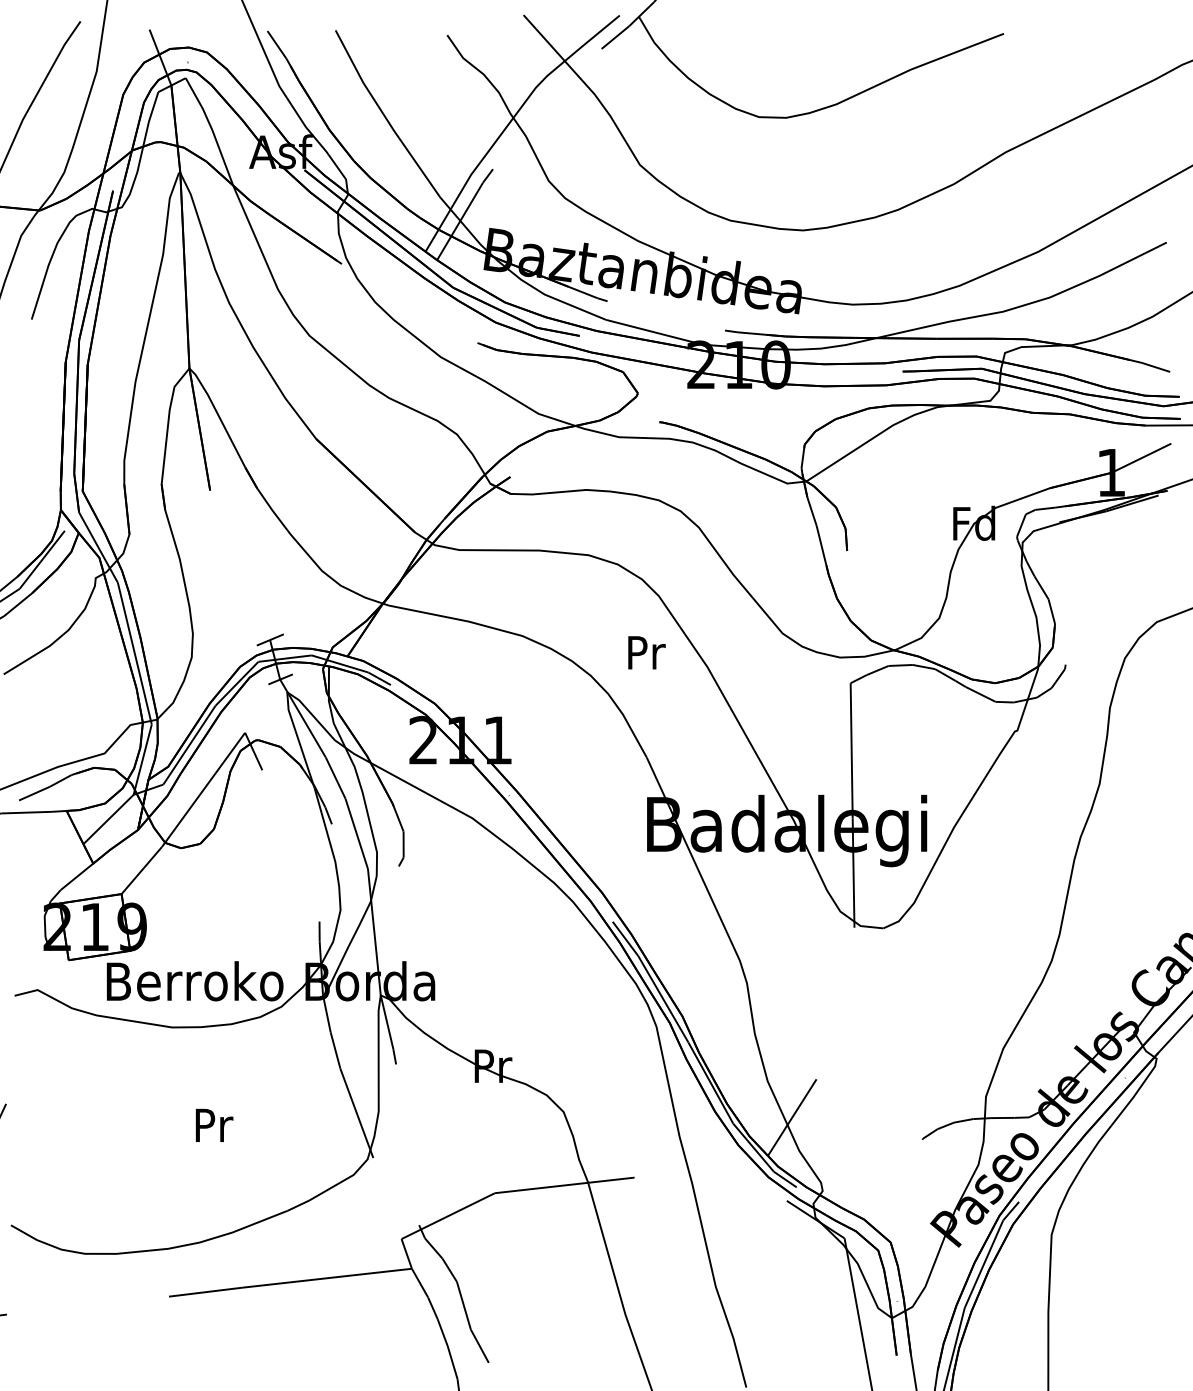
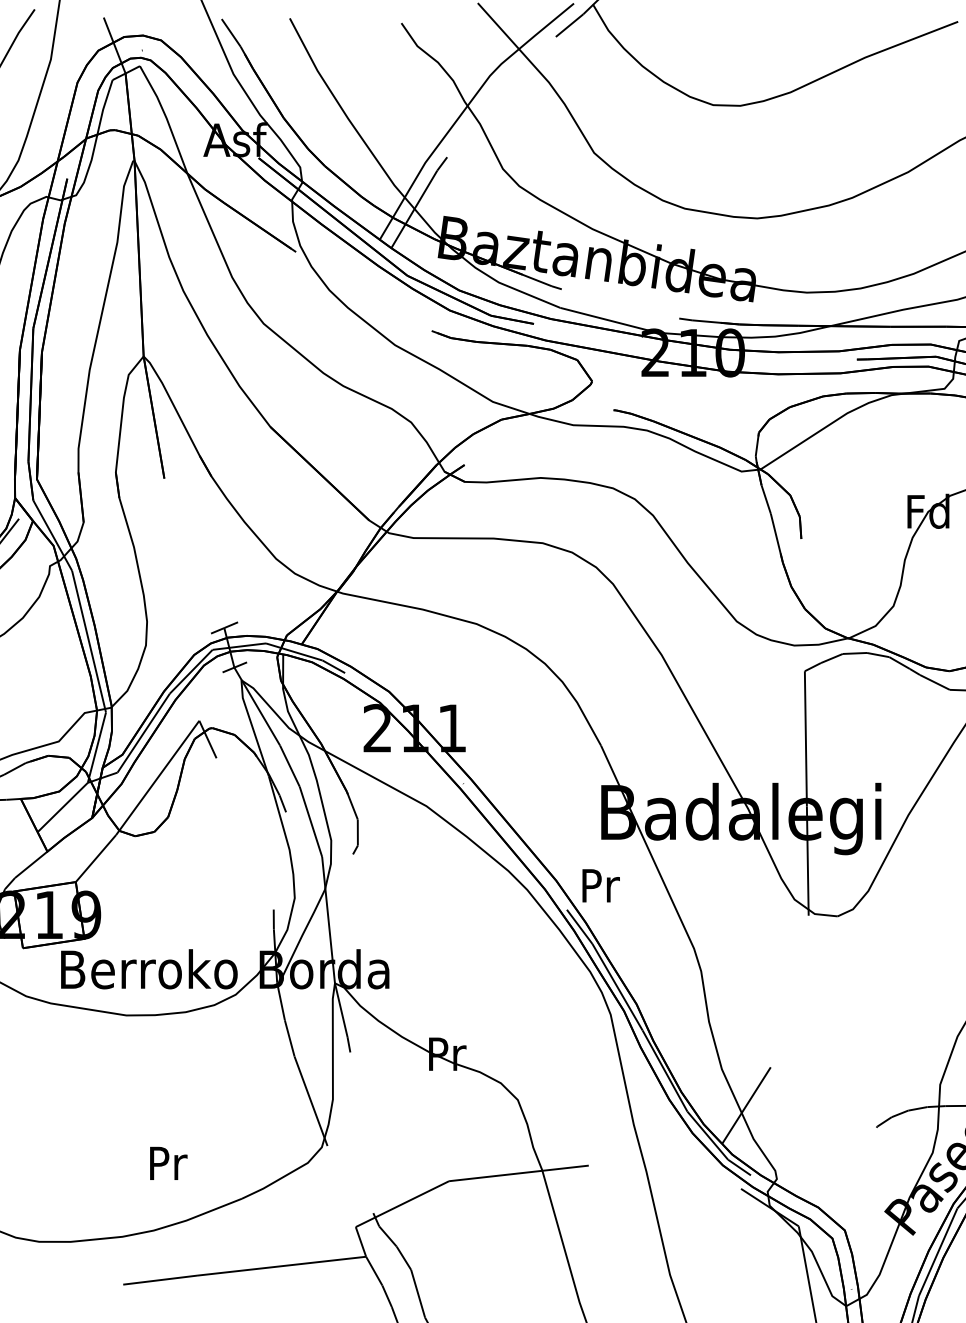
text: (646, 652) -> (600, 885), moved
text: (214, 1124) -> (168, 1162), moved

